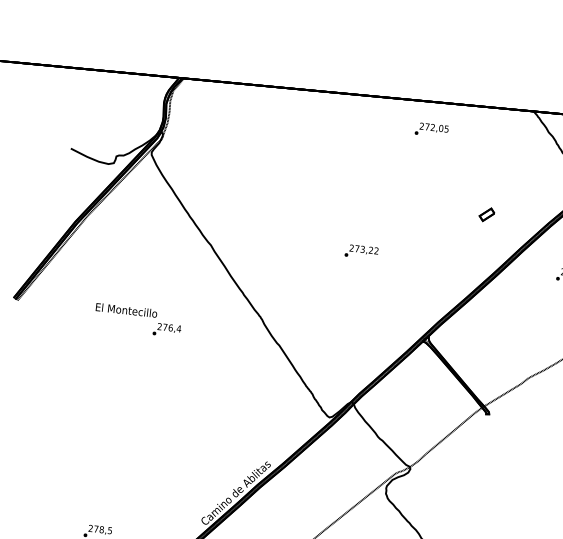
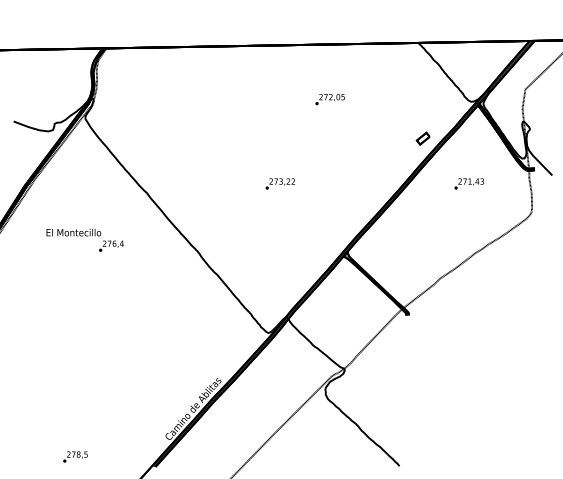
text: (431, 130) -> (329, 99), moved
part: (486, 214) -> (422, 138), moved
text: (137, 320) -> (84, 240), moved

